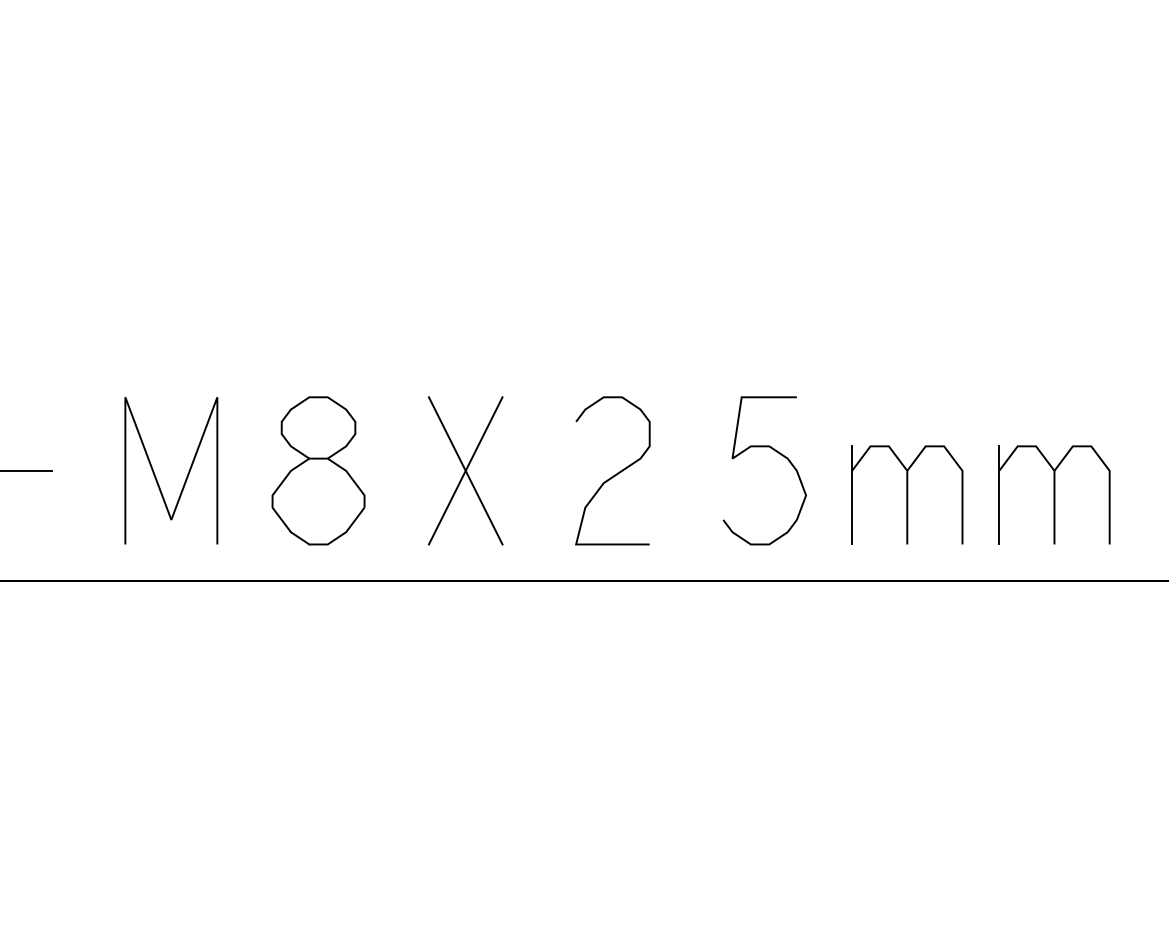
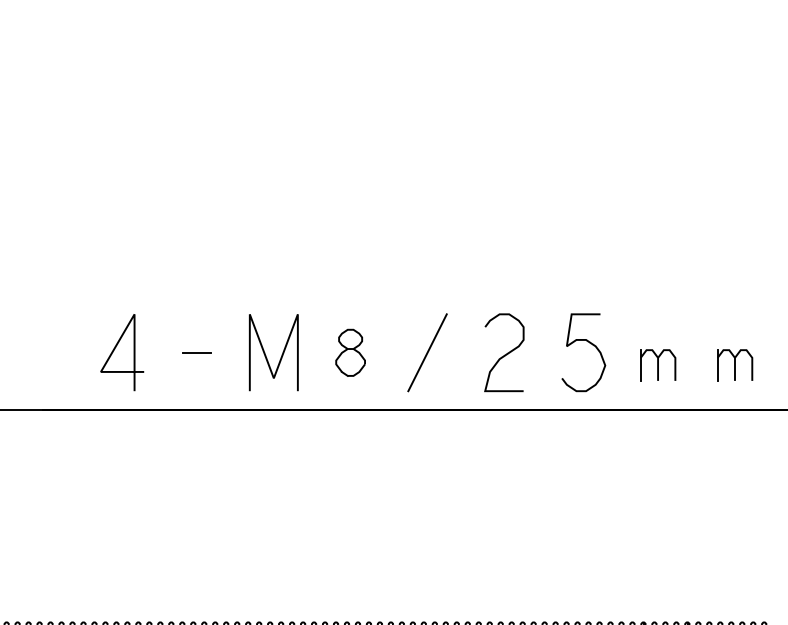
part: (318, 470) -> (350, 352), size x0.6
line: (465, 470) -> (427, 352), removed
part: (906, 495) -> (657, 365), size x0.6
part: (1053, 495) -> (734, 365), size x0.6

